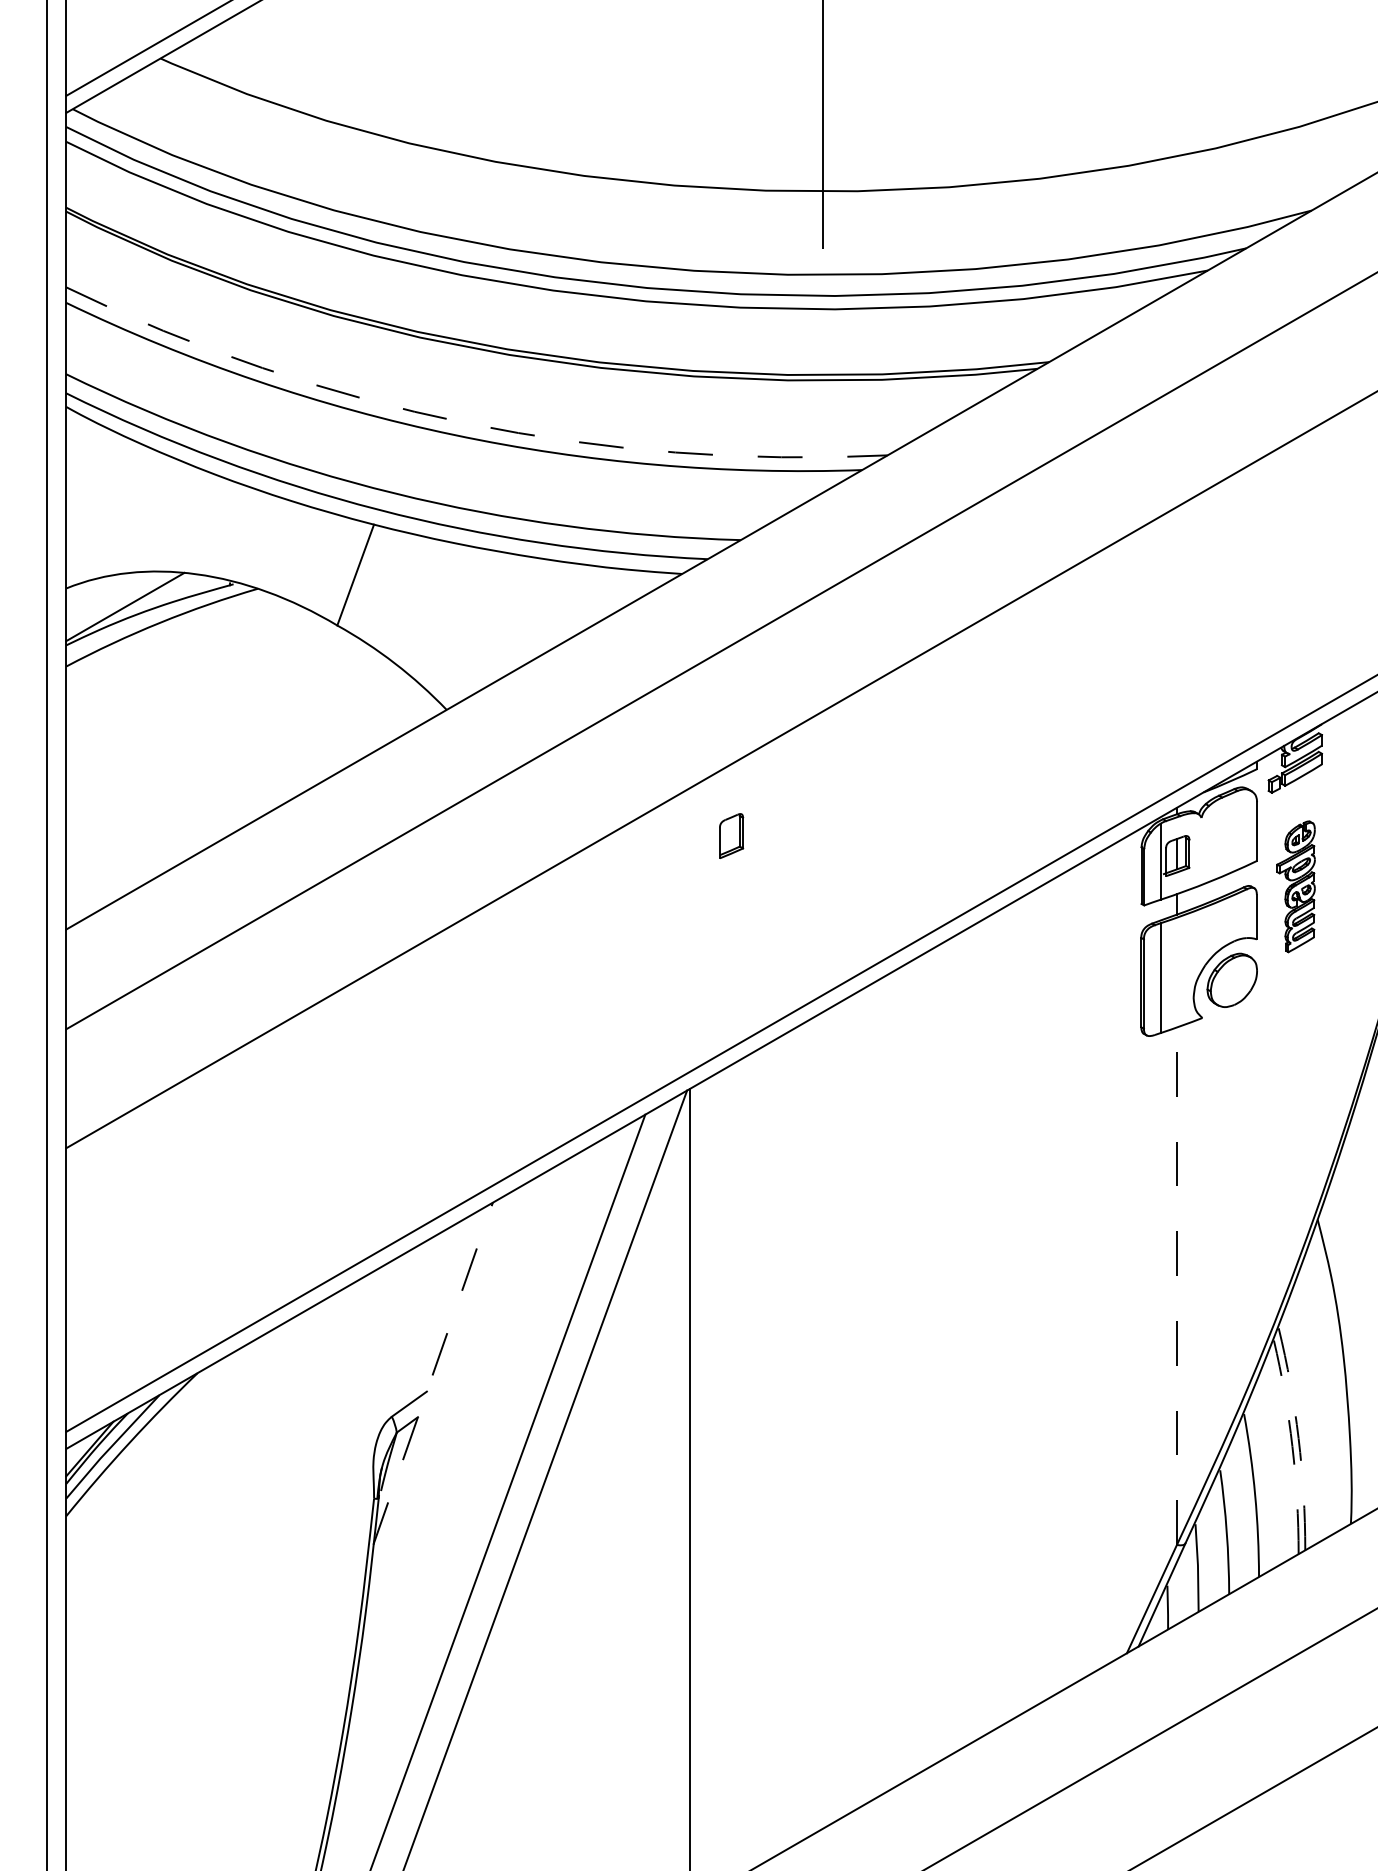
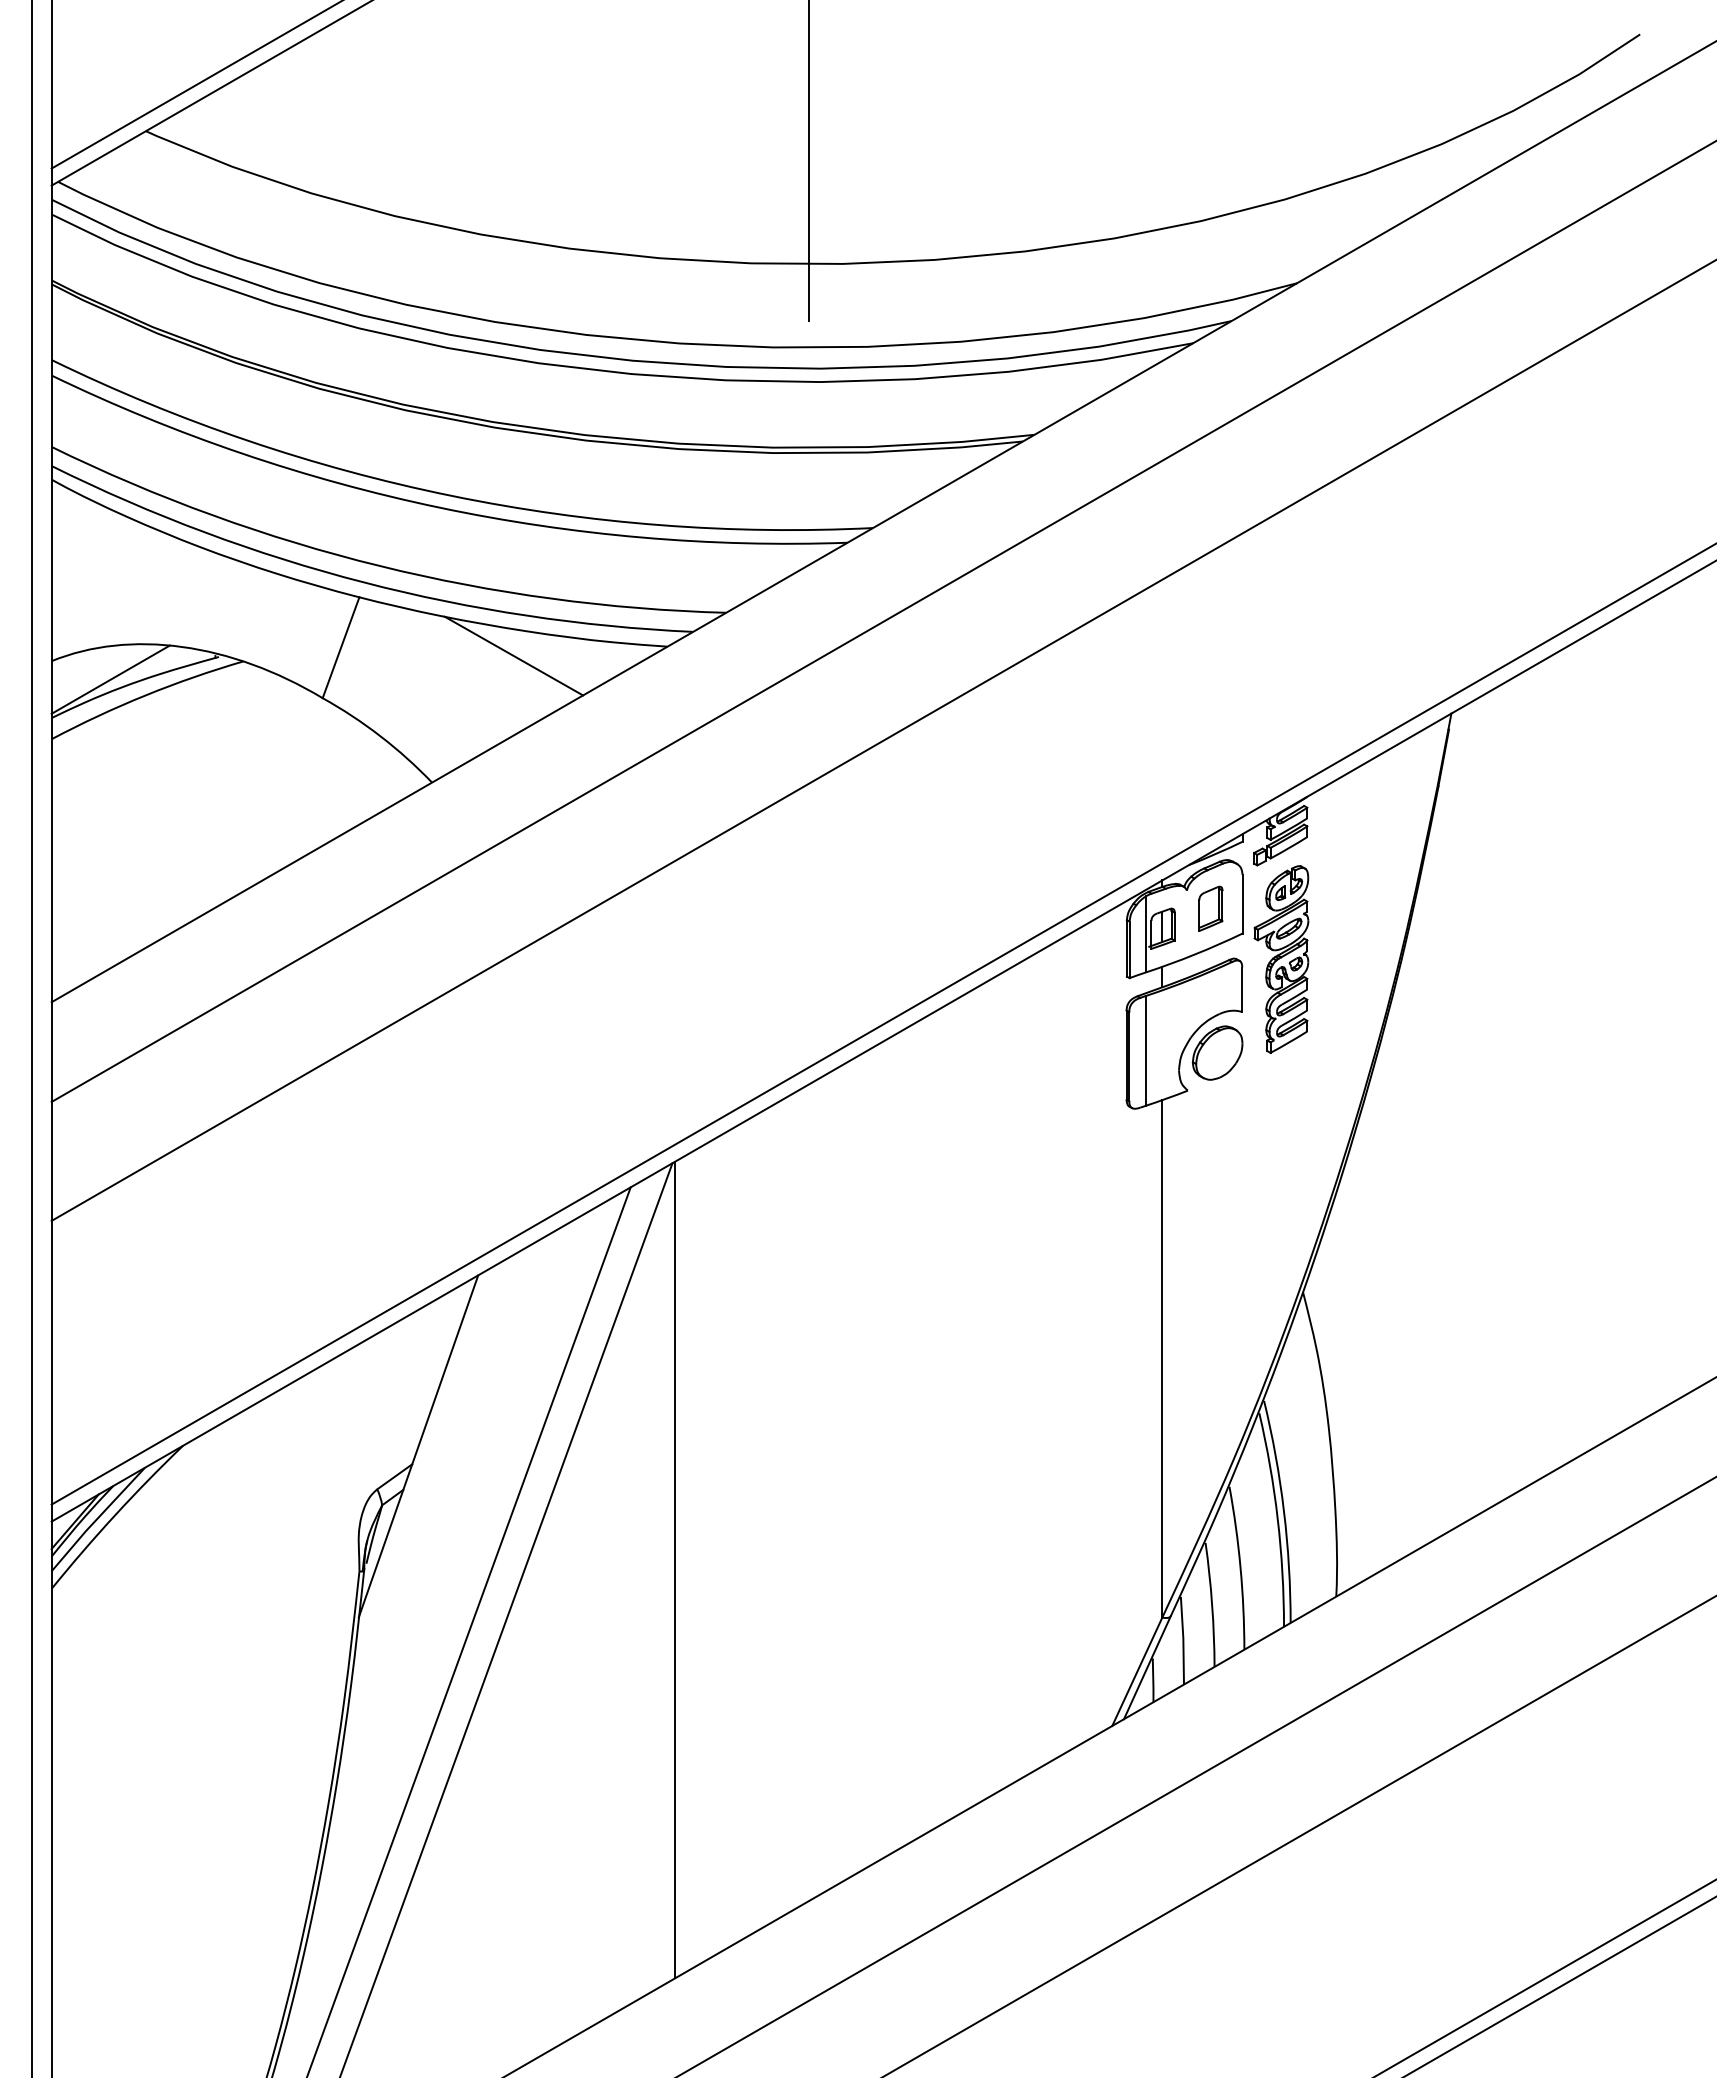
arc: (466, 422) -> (451, 495), dashed -> solid
line: (528, 582) -> (513, 655), added
part: (731, 835) -> (1210, 908), moved
part: (1296, 886) -> (1281, 959), size x1.43
line: (1177, 1285) -> (1162, 1358), dashed -> solid
line: (433, 1372) -> (418, 1445), dashed -> solid
arc: (1298, 1438) -> (1283, 1511), dashed -> solid
arc: (1292, 1446) -> (1277, 1519), dashed -> solid

